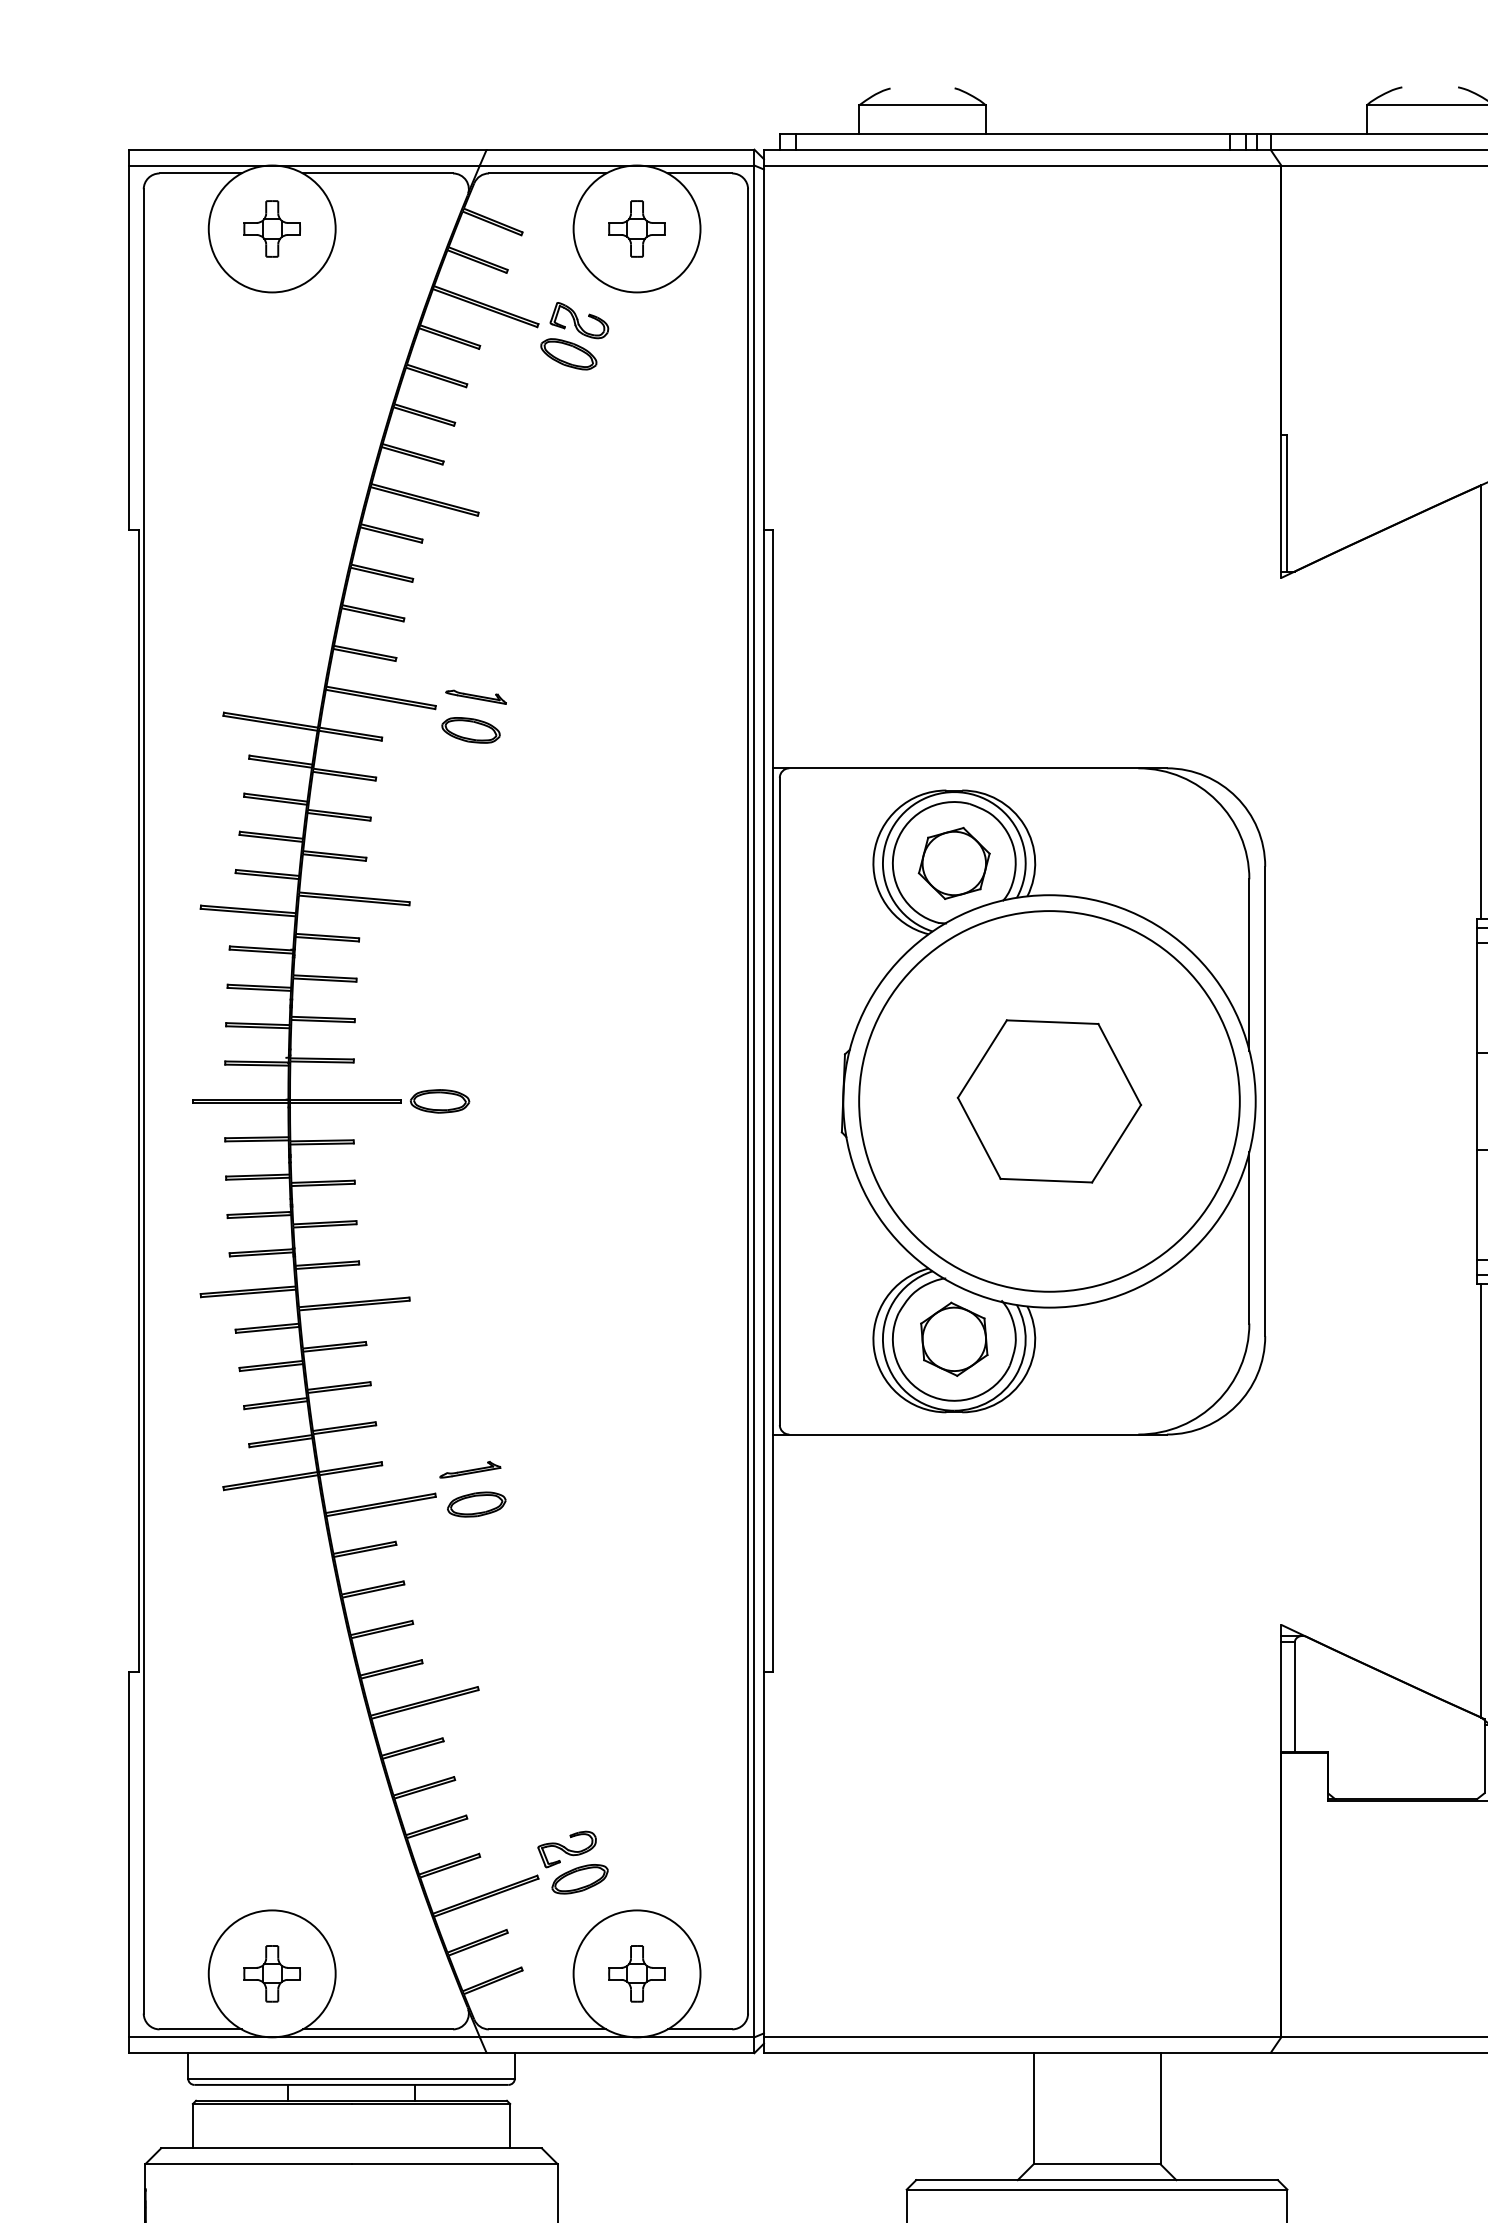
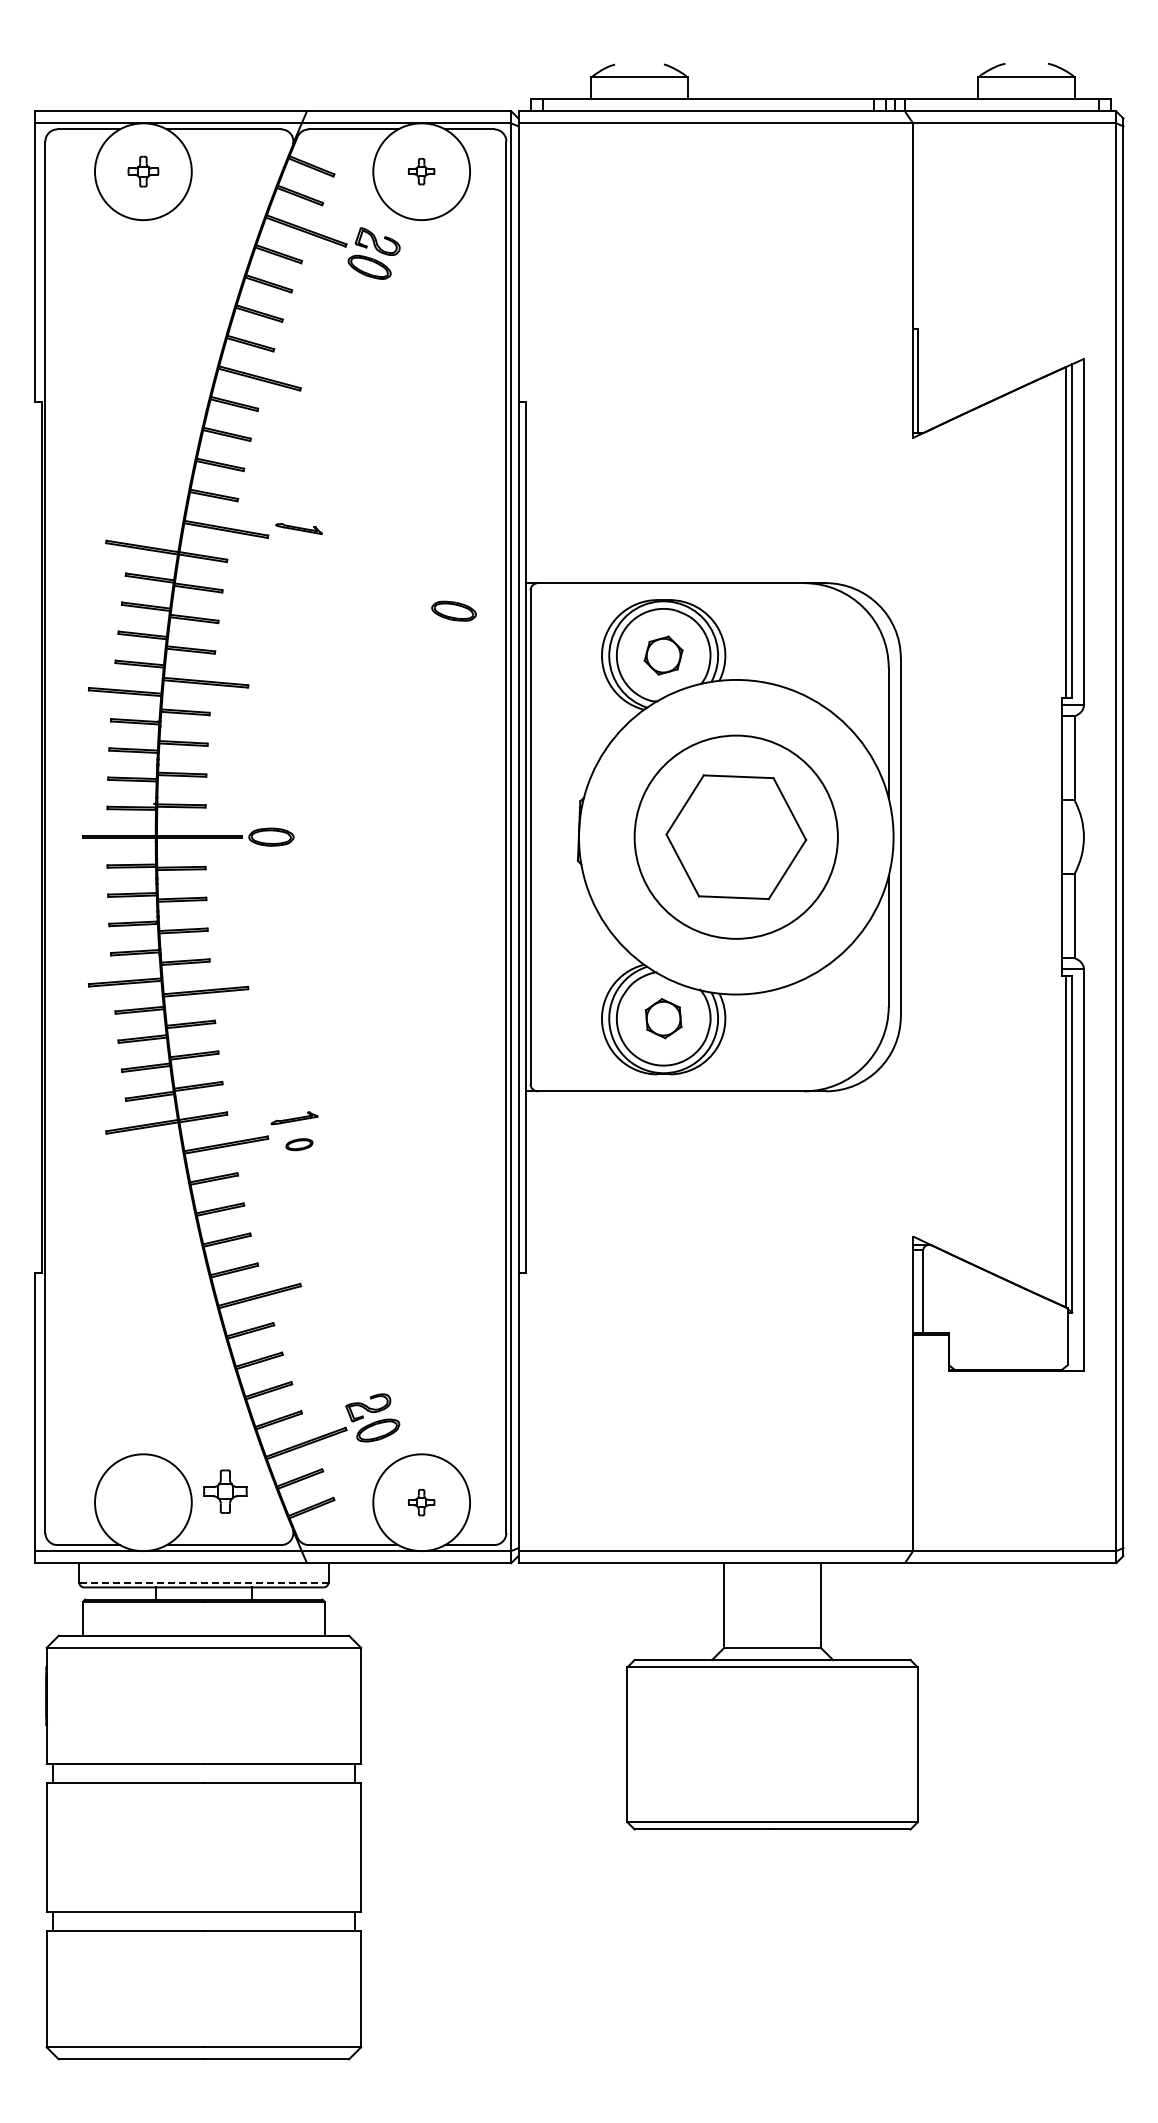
part: (272, 228) -> (143, 171), size x0.7
part: (636, 228) -> (421, 171), size x0.6
part: (470, 729) -> (453, 610), moved
part: (954, 863) -> (663, 655), size x0.7
circle: (1049, 1101) -> (736, 837), size x0.7
part: (954, 1339) -> (663, 1018), size x0.7
part: (476, 1504) -> (299, 1144), size x0.6
part: (272, 1973) -> (225, 1491), moved
part: (636, 1973) -> (421, 1502), size x0.6
line: (351, 2078) -> (203, 1582), solid -> dashed

